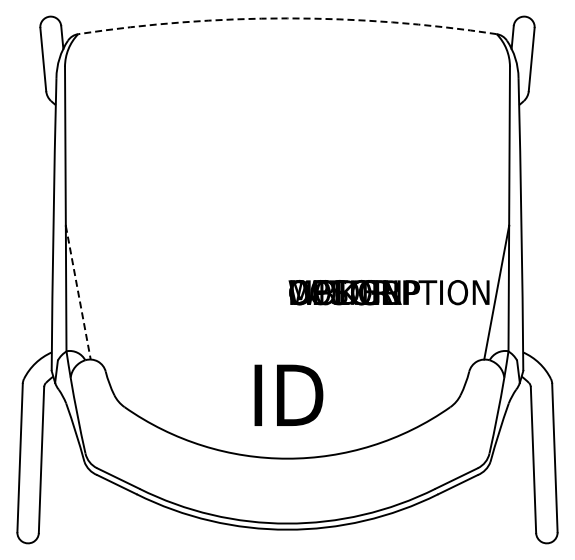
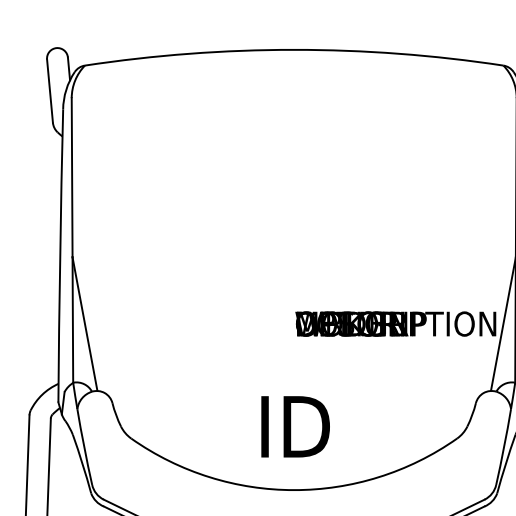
arc: (287, 18) -> (294, 49), dashed -> solid
line: (78, 292) -> (85, 323), dashed -> solid

